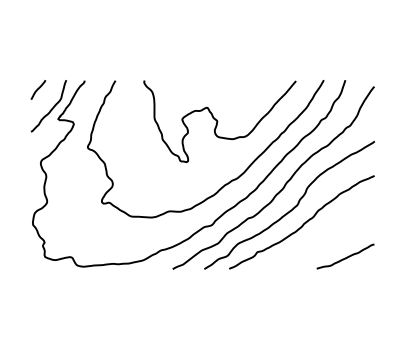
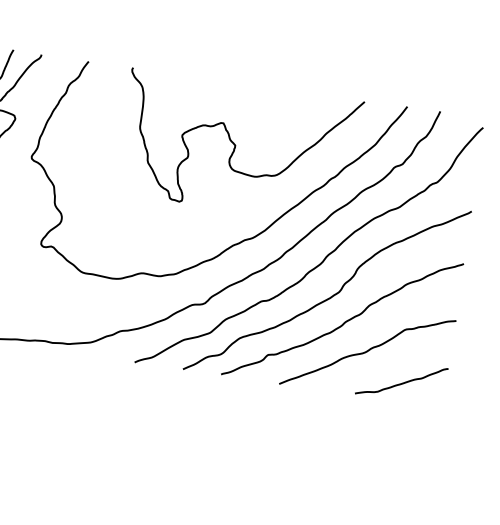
curve: (321, 241) -> (368, 352), added

